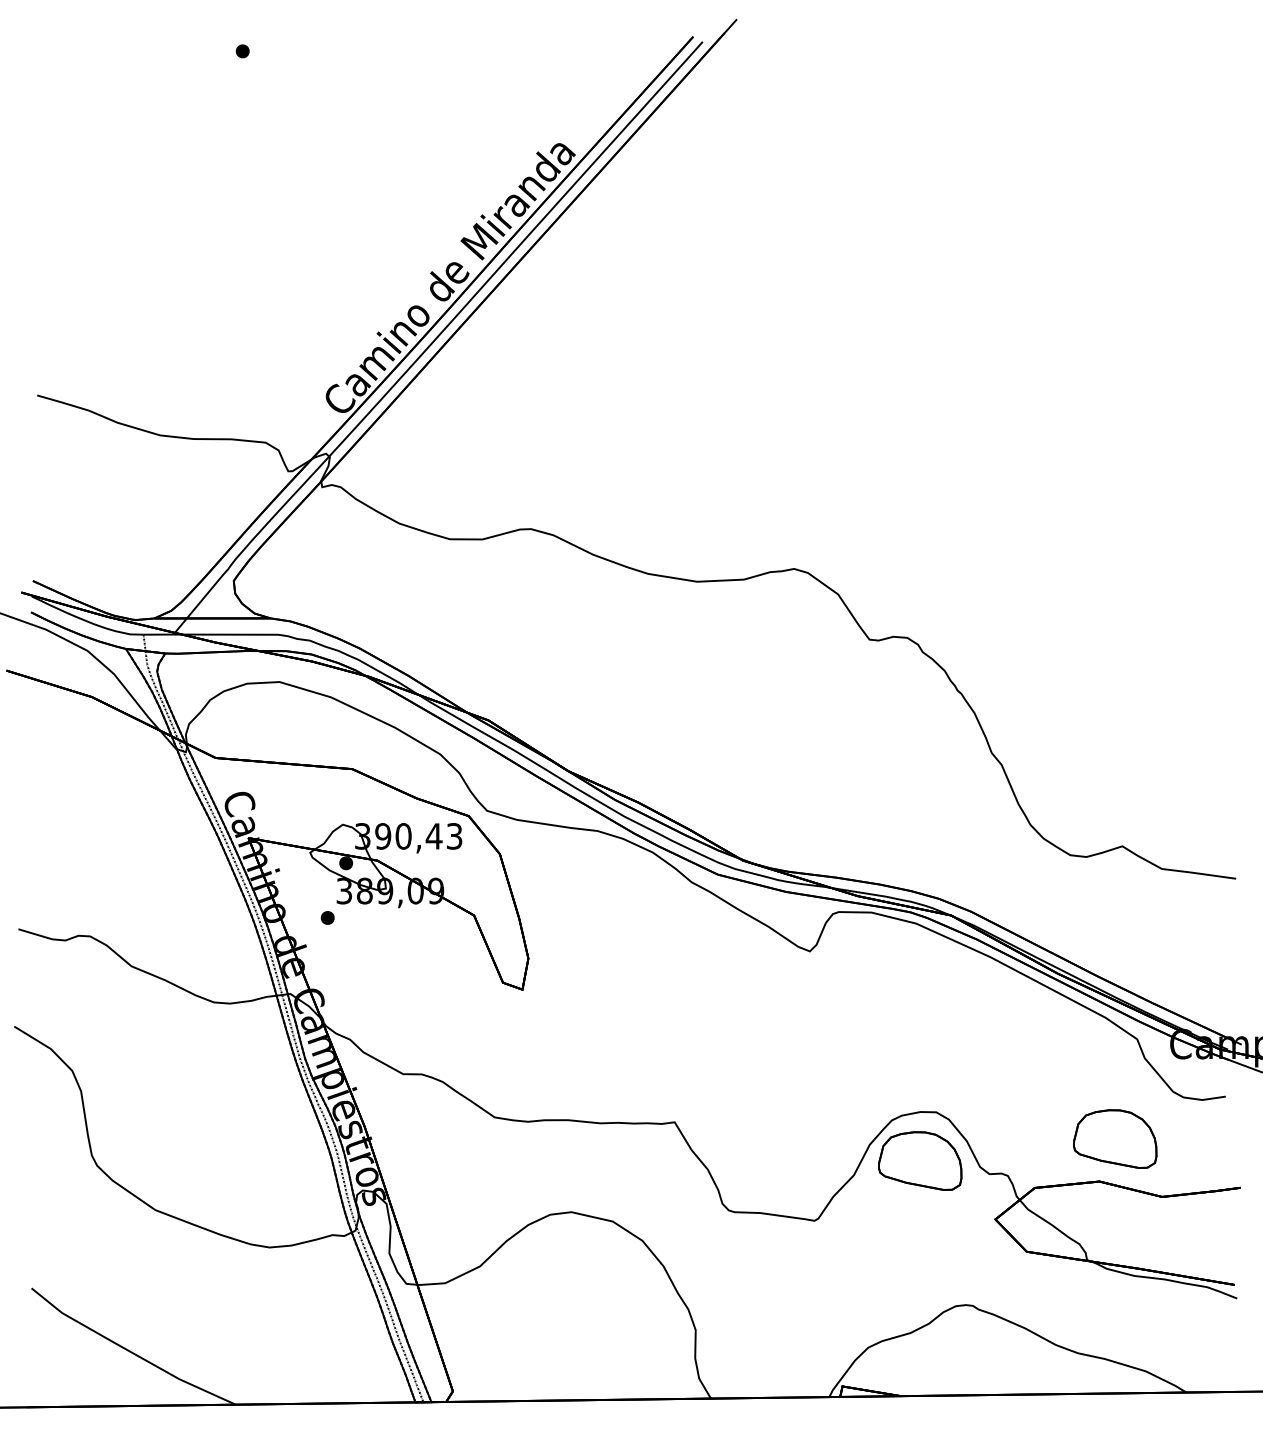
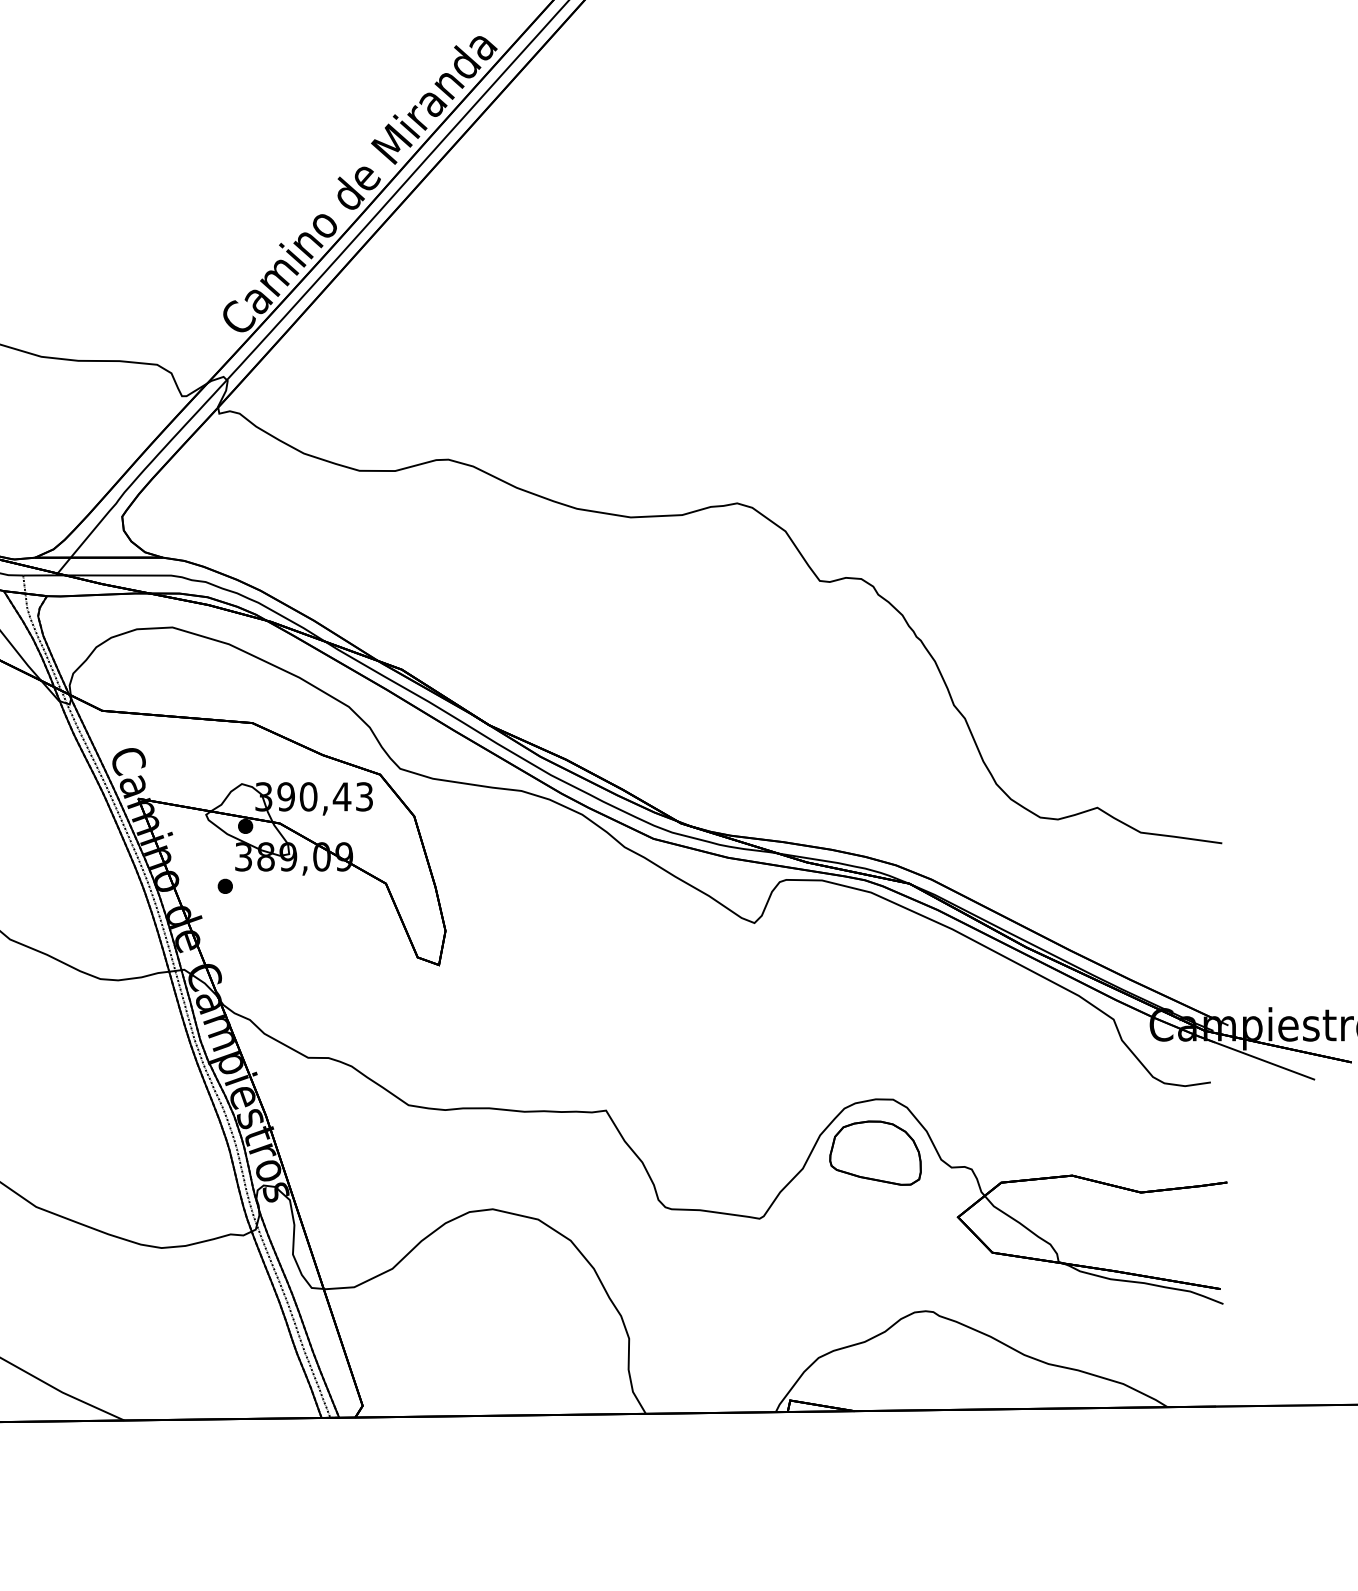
part: (1115, 1138) -> (1089, 1128), removed

